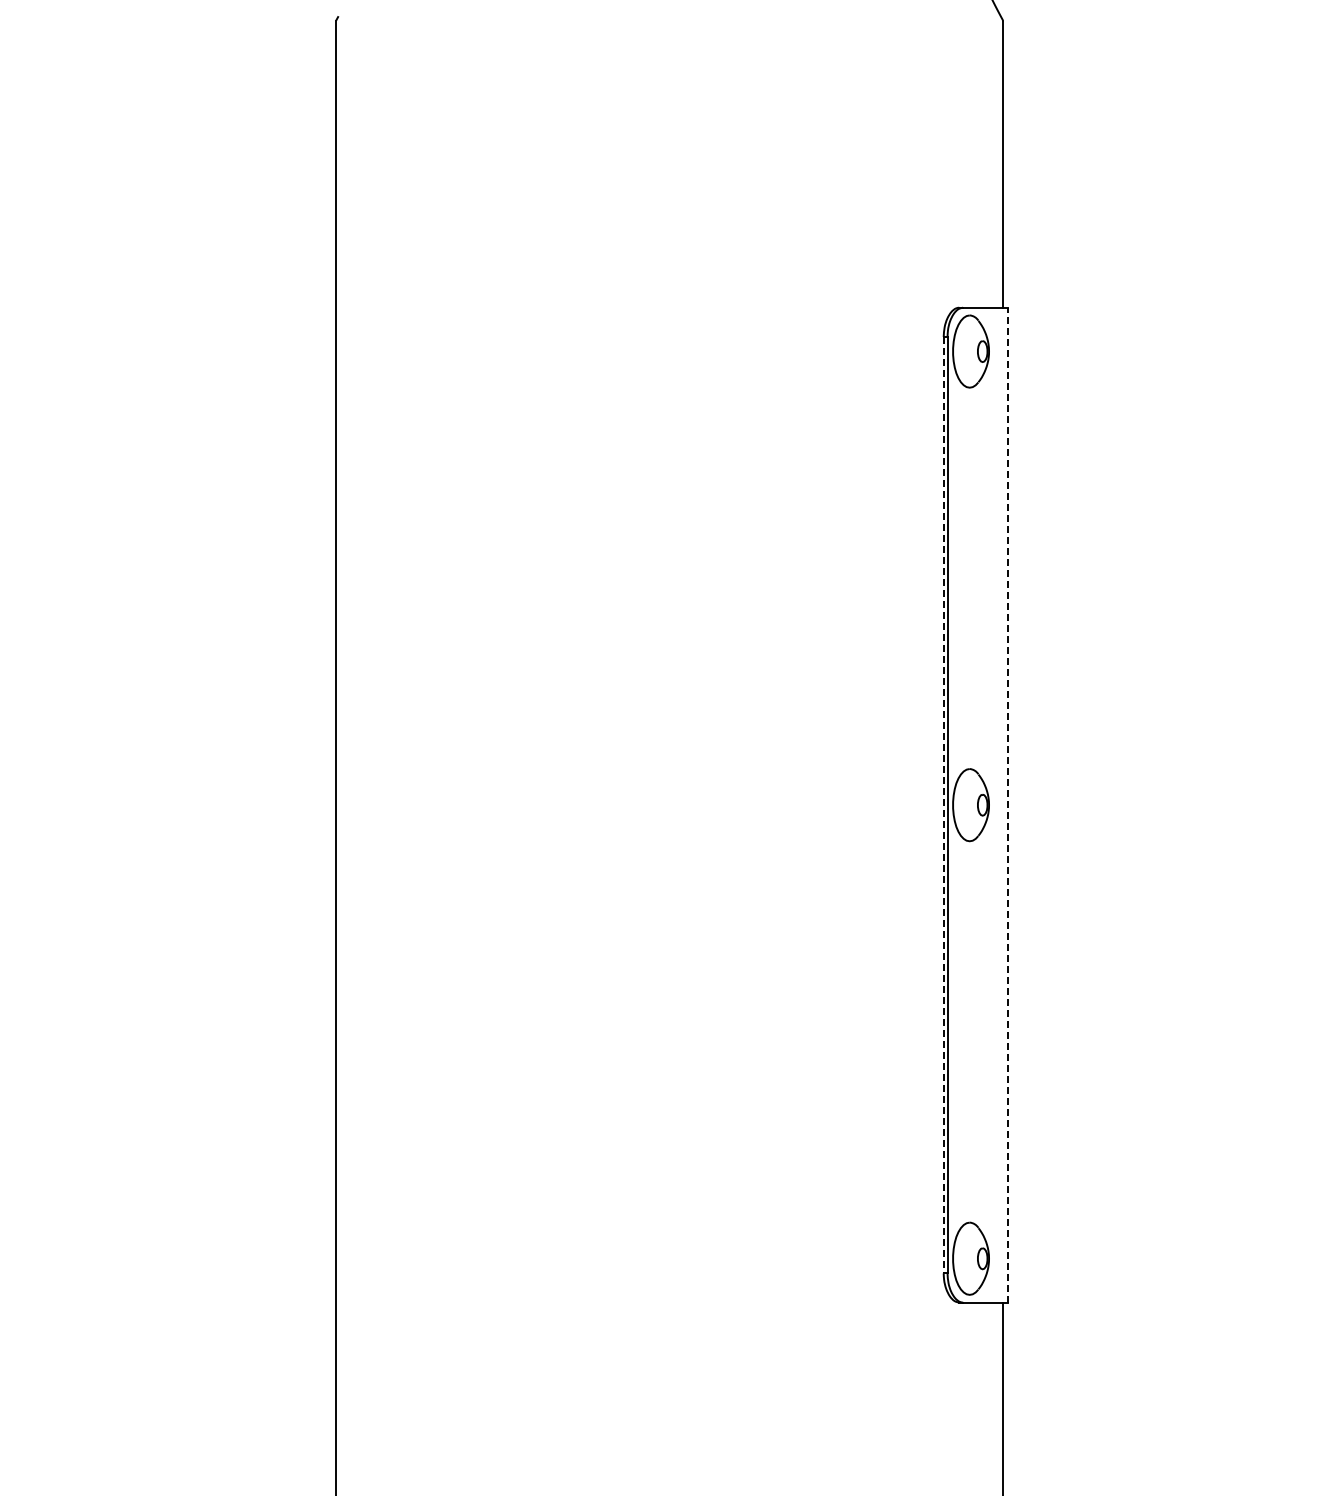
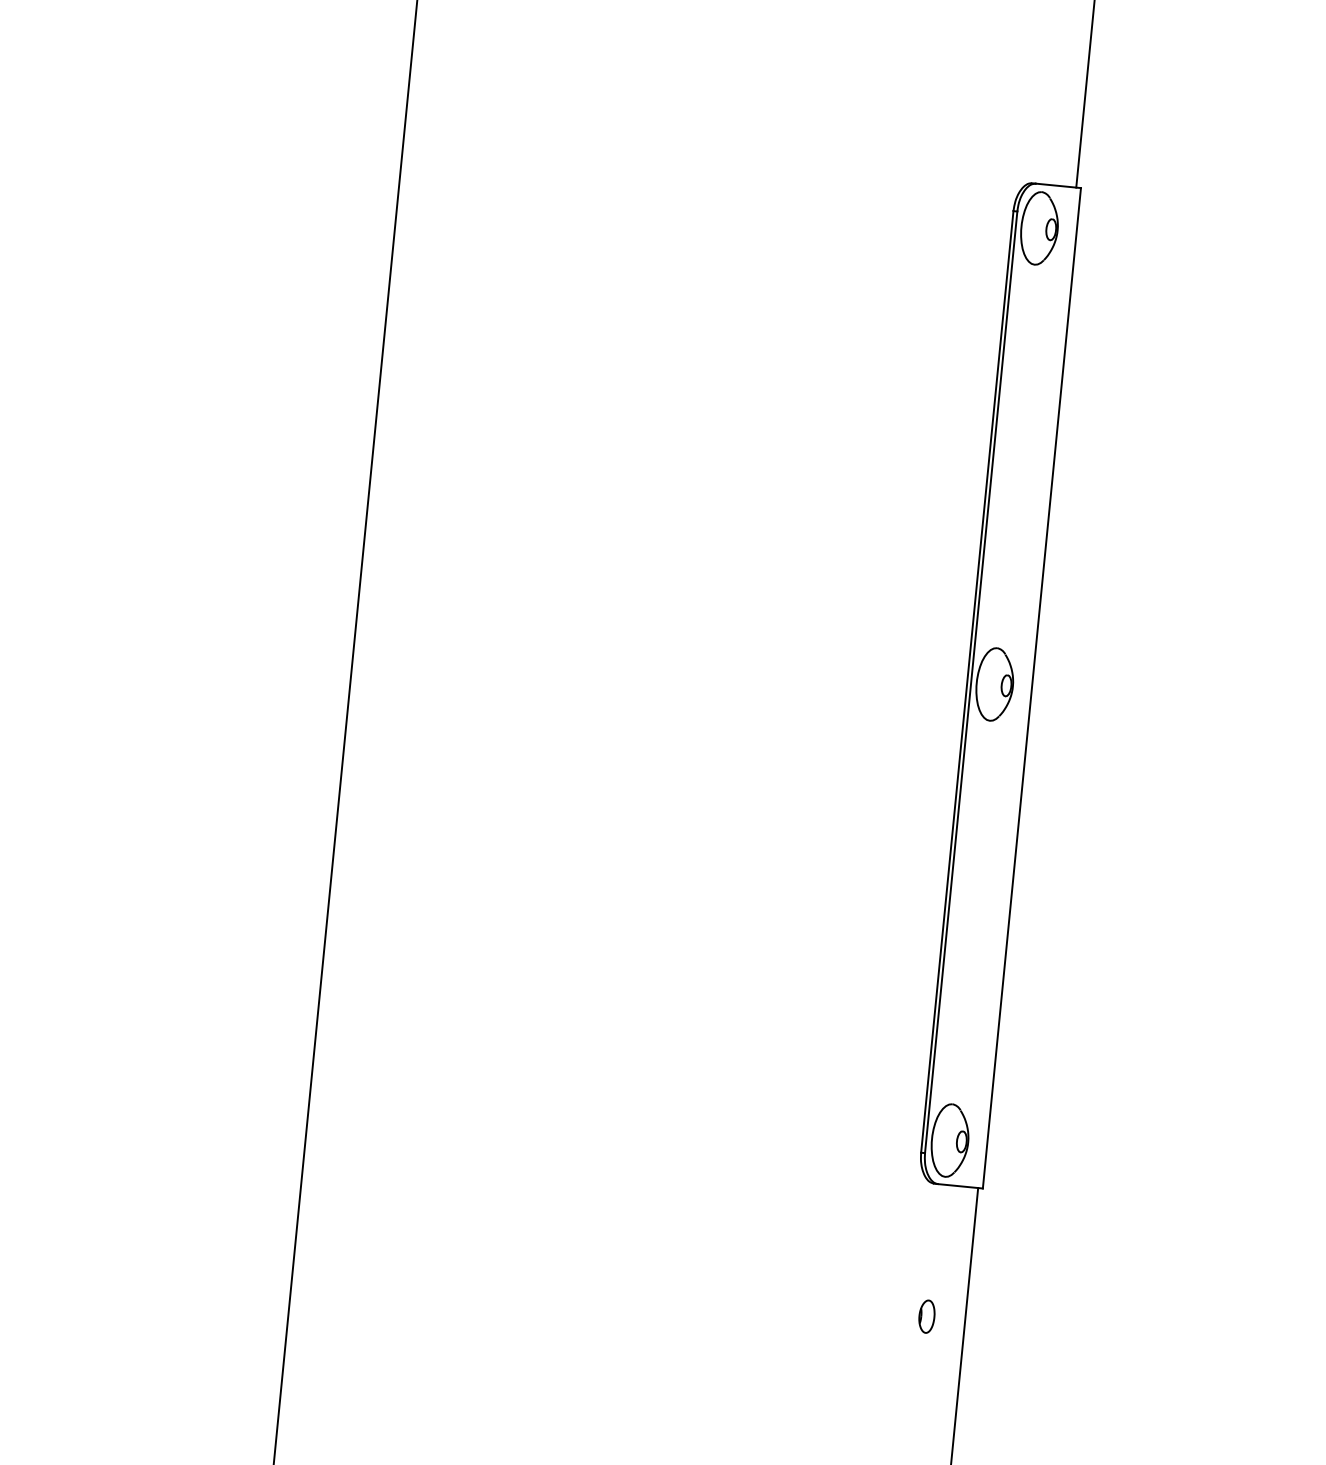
line: (1007, 804) -> (1031, 687), dashed -> solid
line: (943, 805) -> (967, 682), dashed -> solid
part: (964, 1434) -> (926, 1316), added

